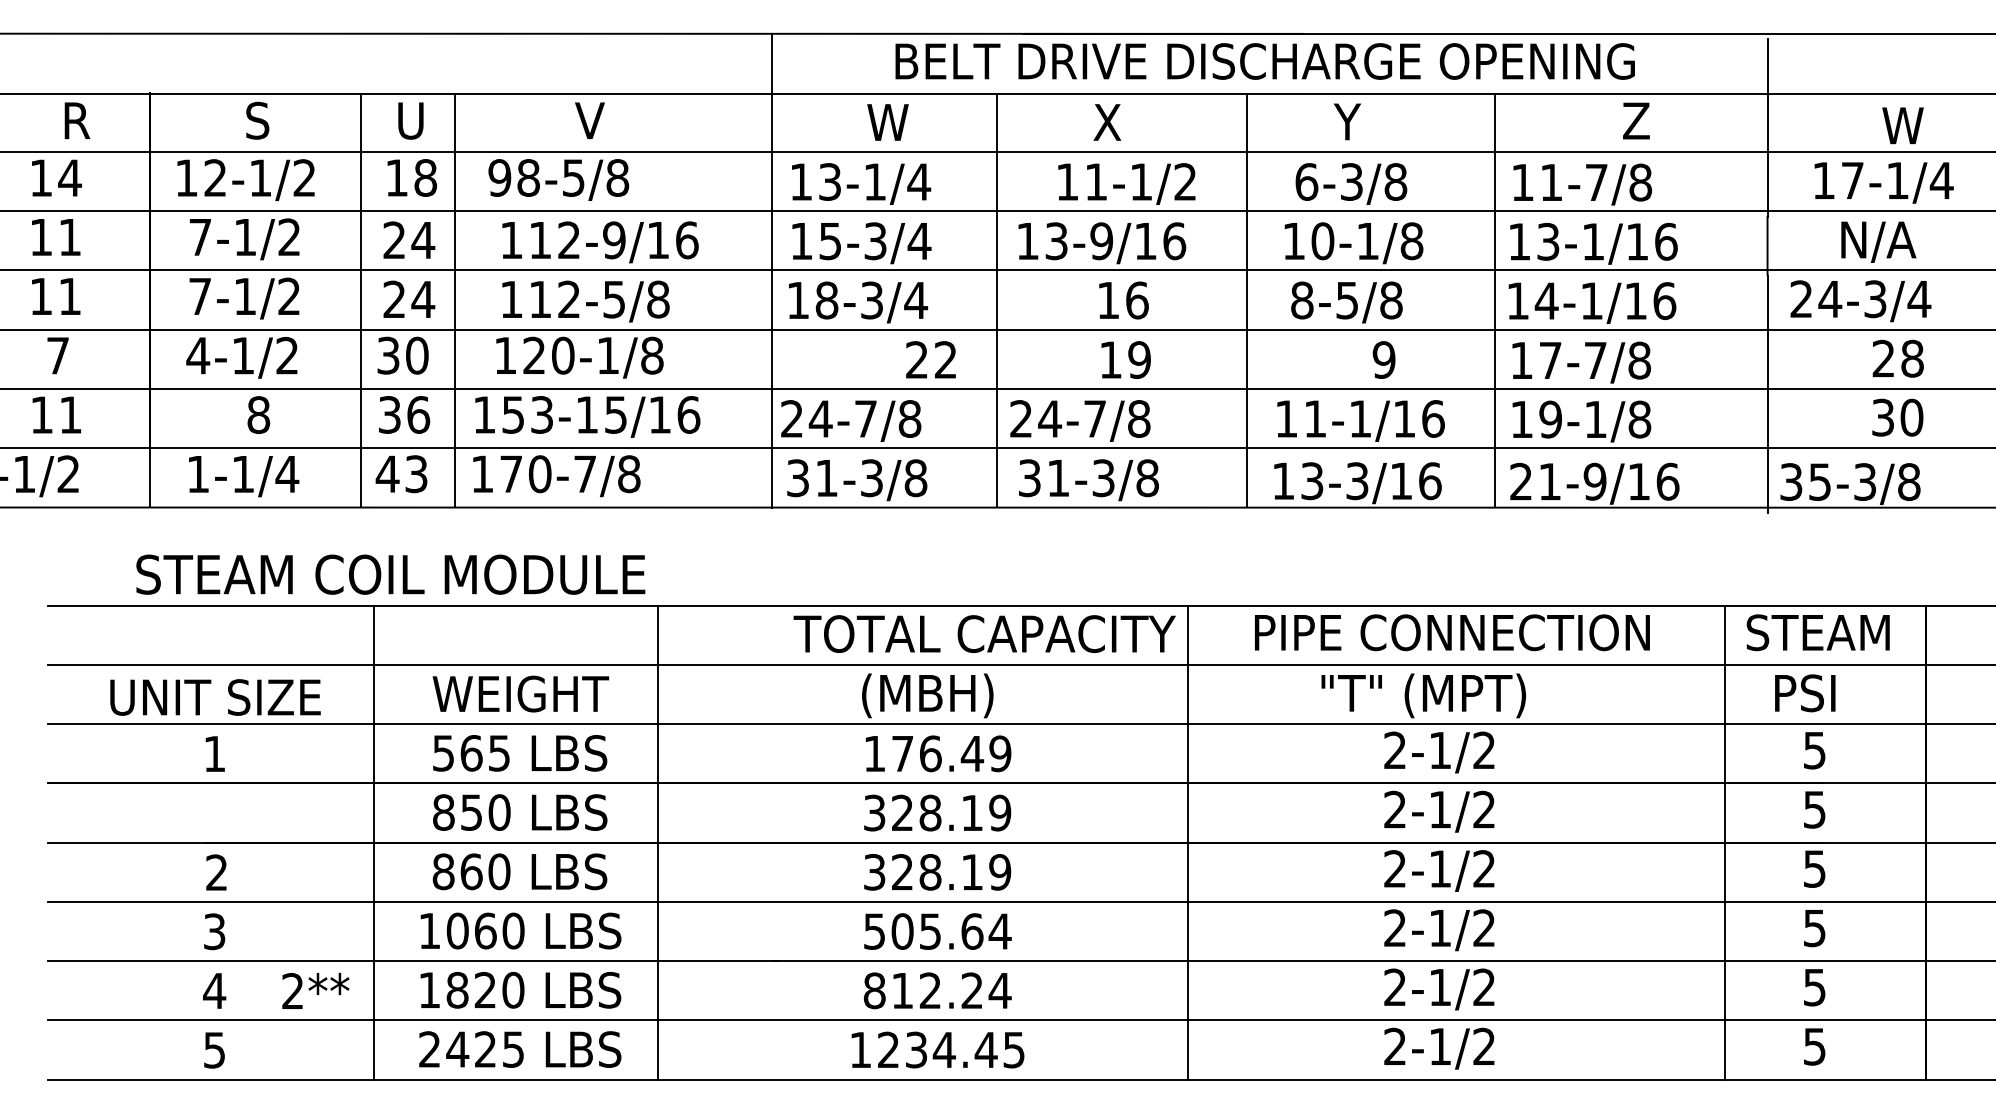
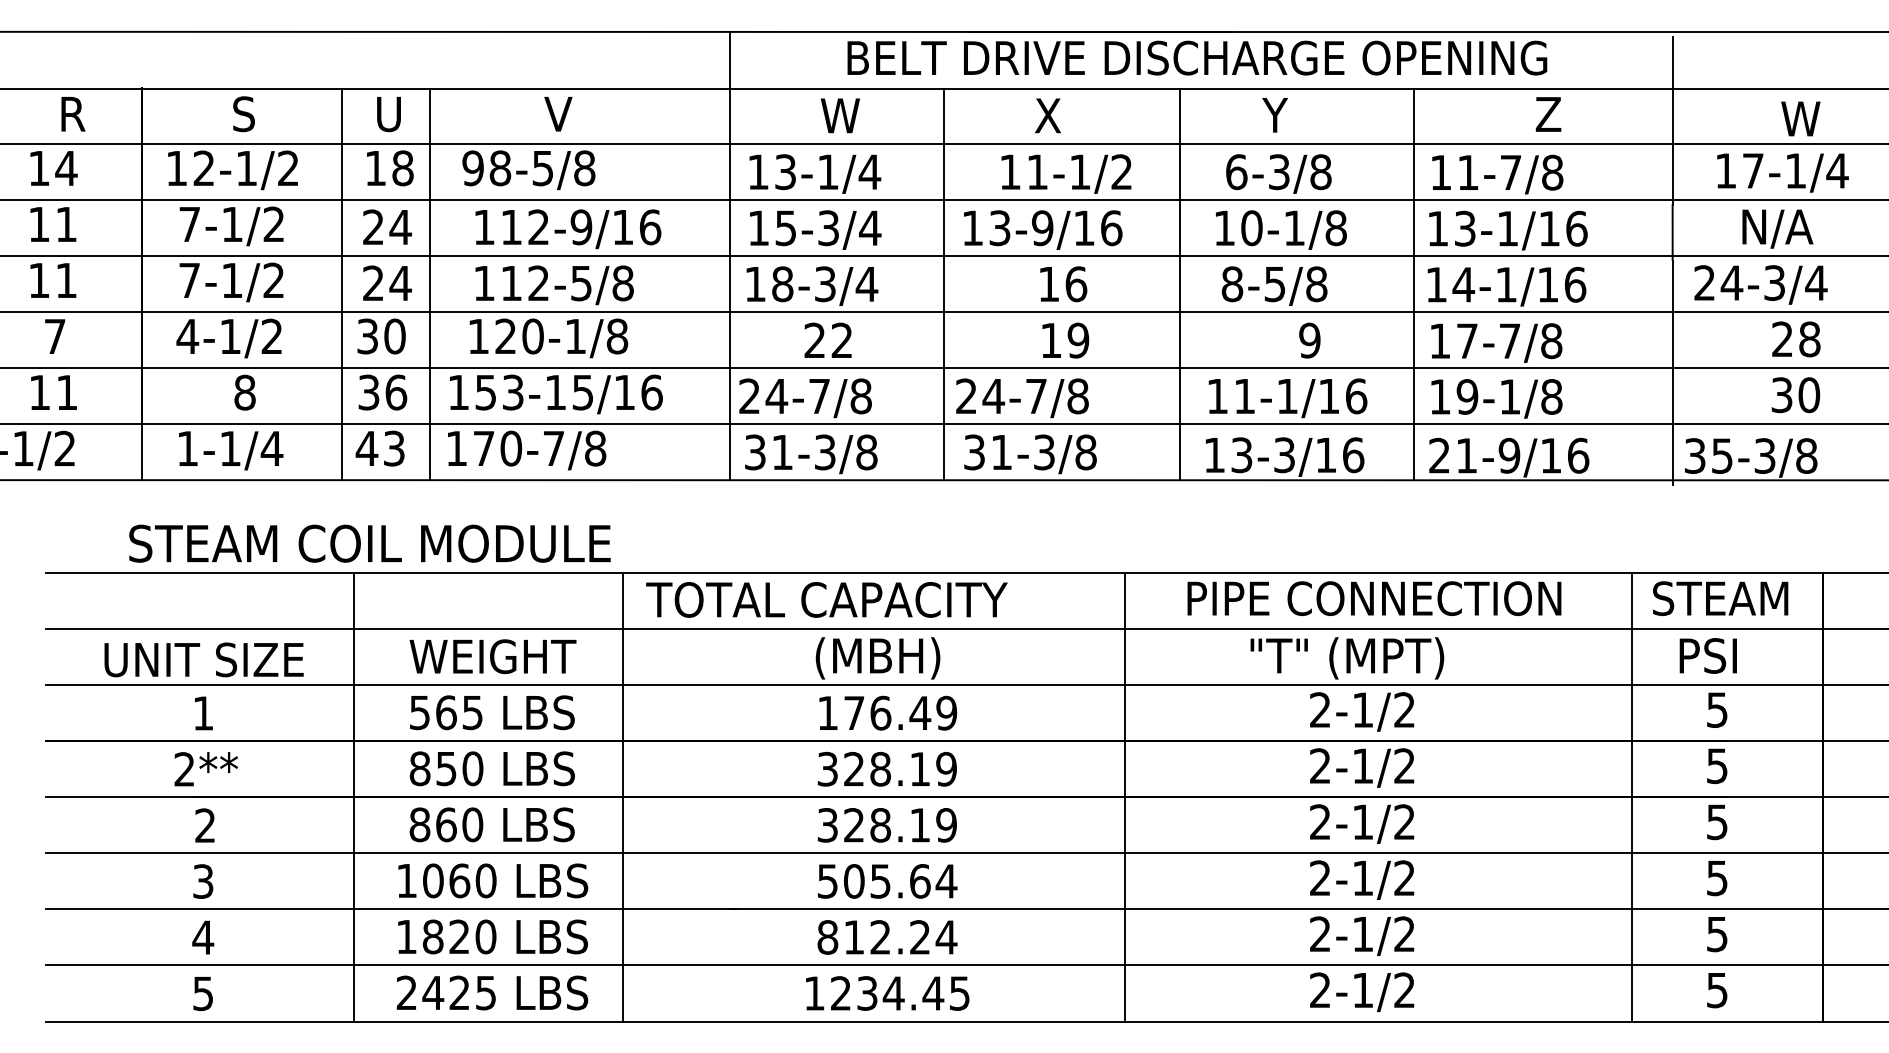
text: (930, 359) -> (827, 340), moved
text: (984, 633) -> (826, 599), moved
text: (315, 990) -> (205, 768), moved

